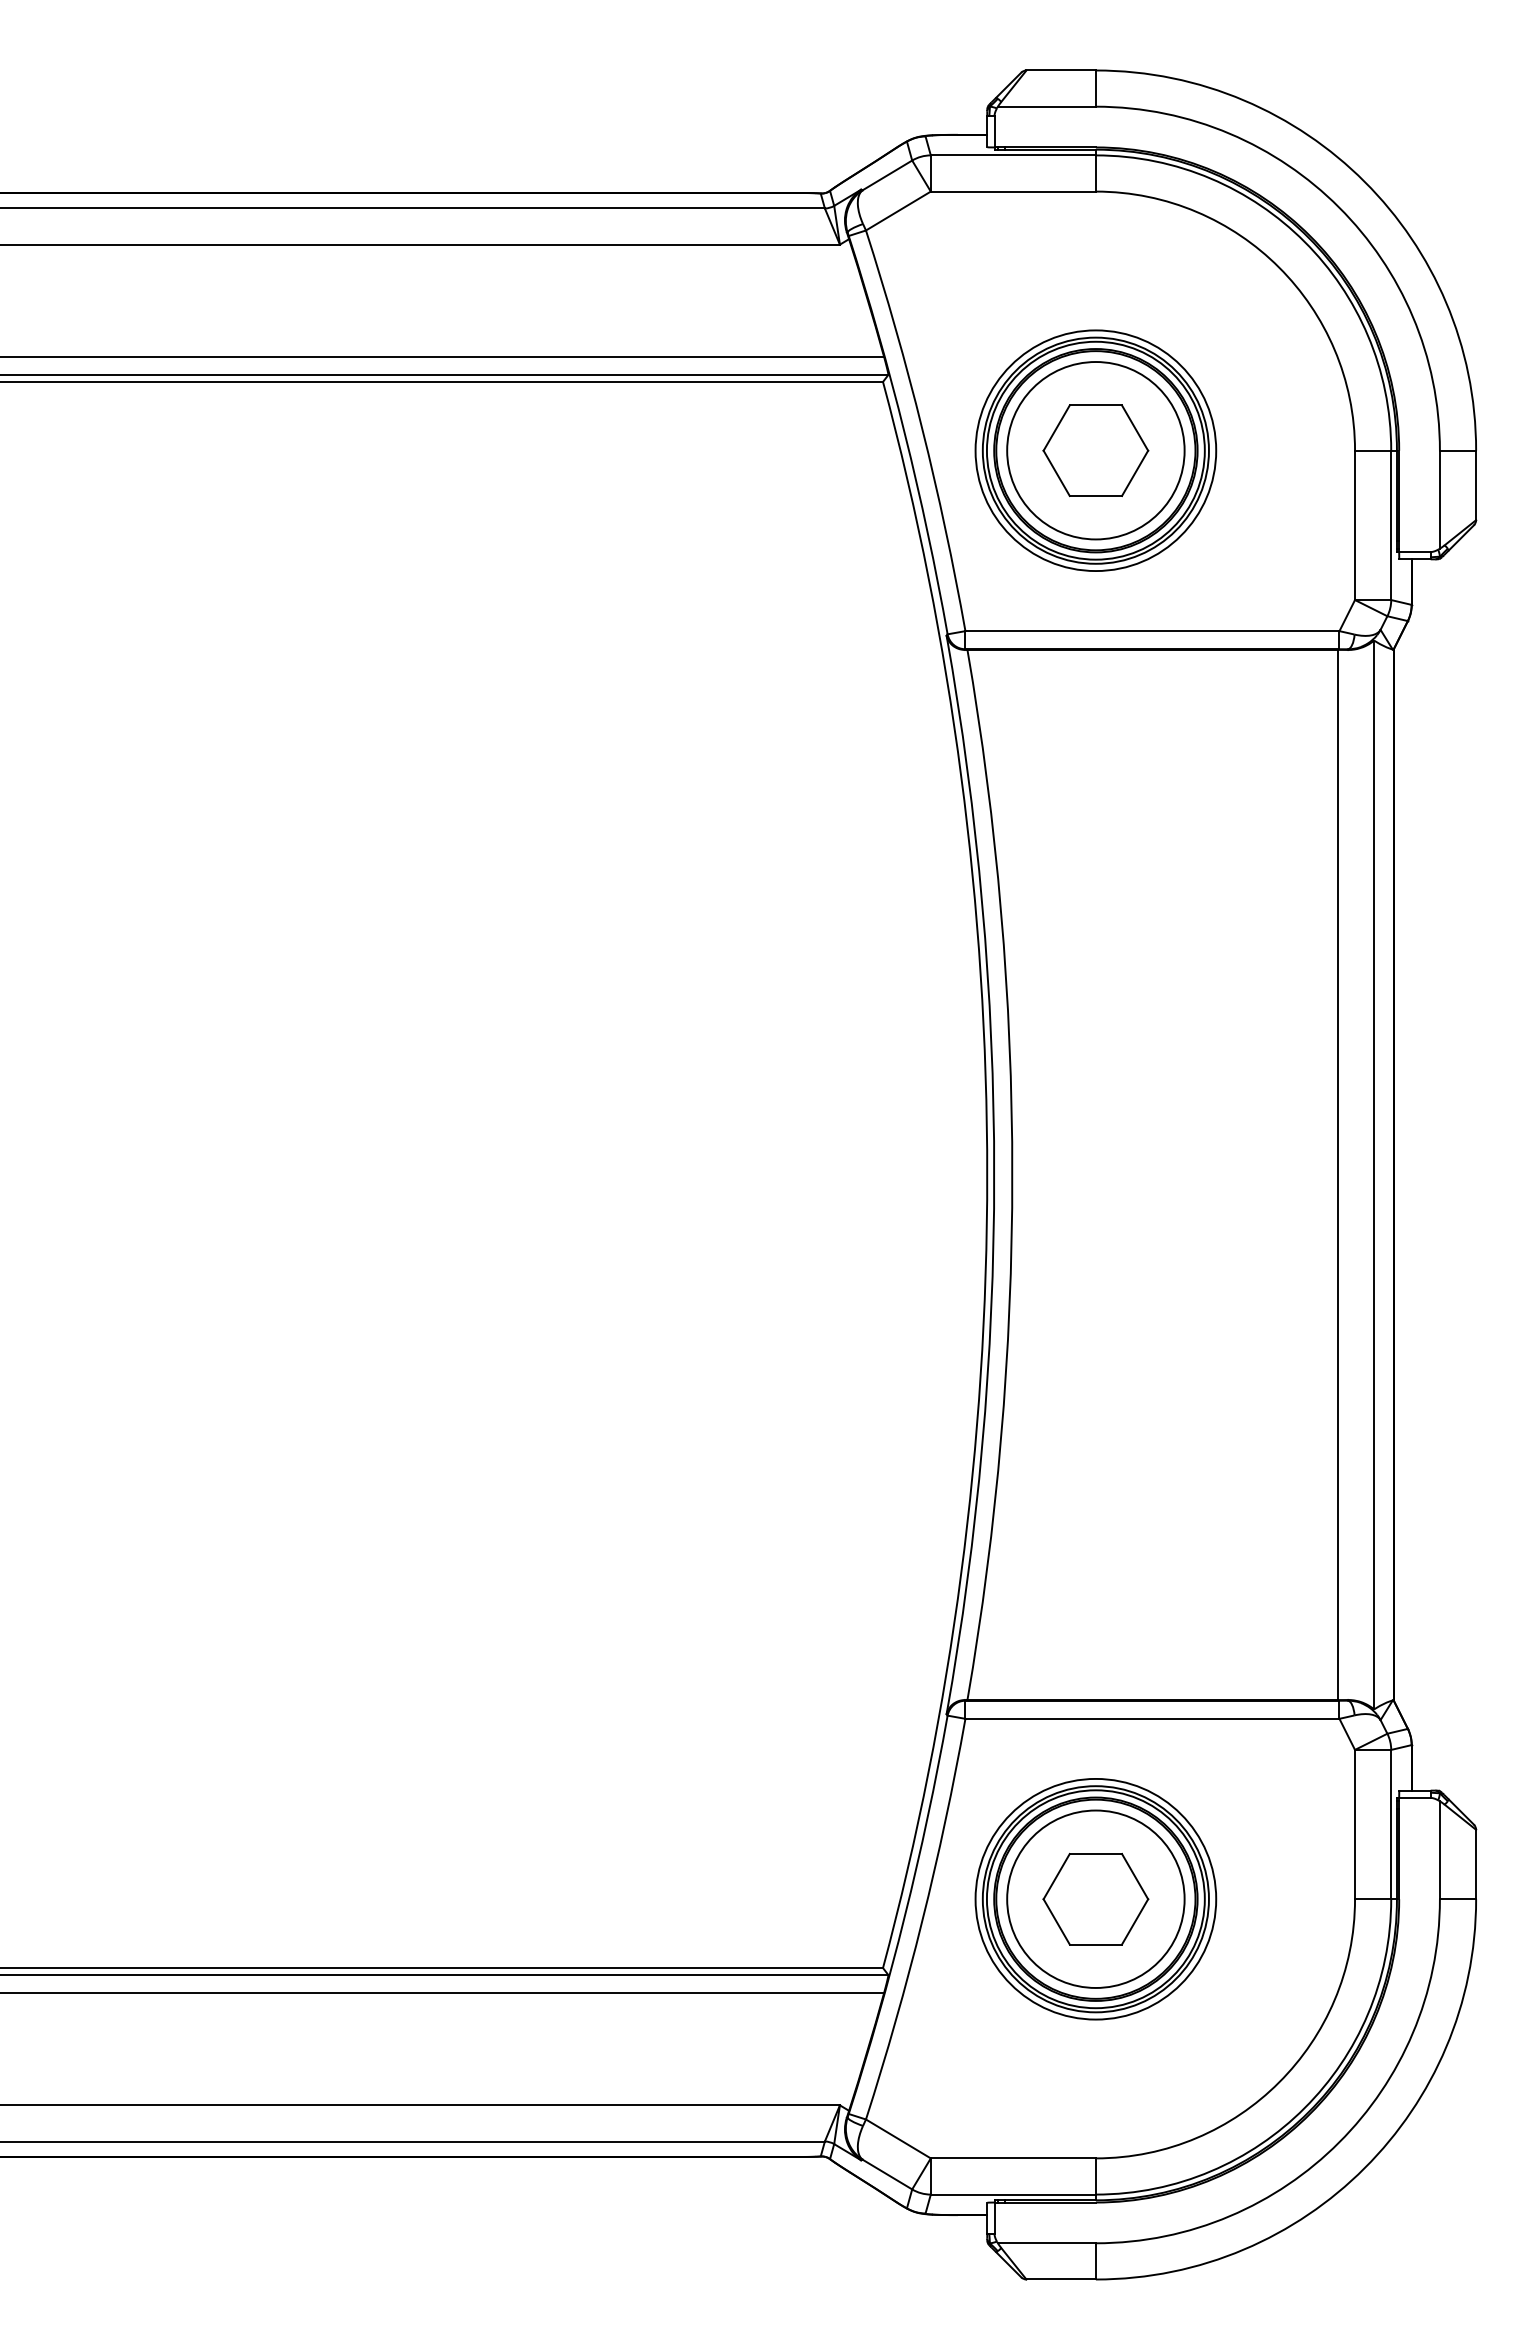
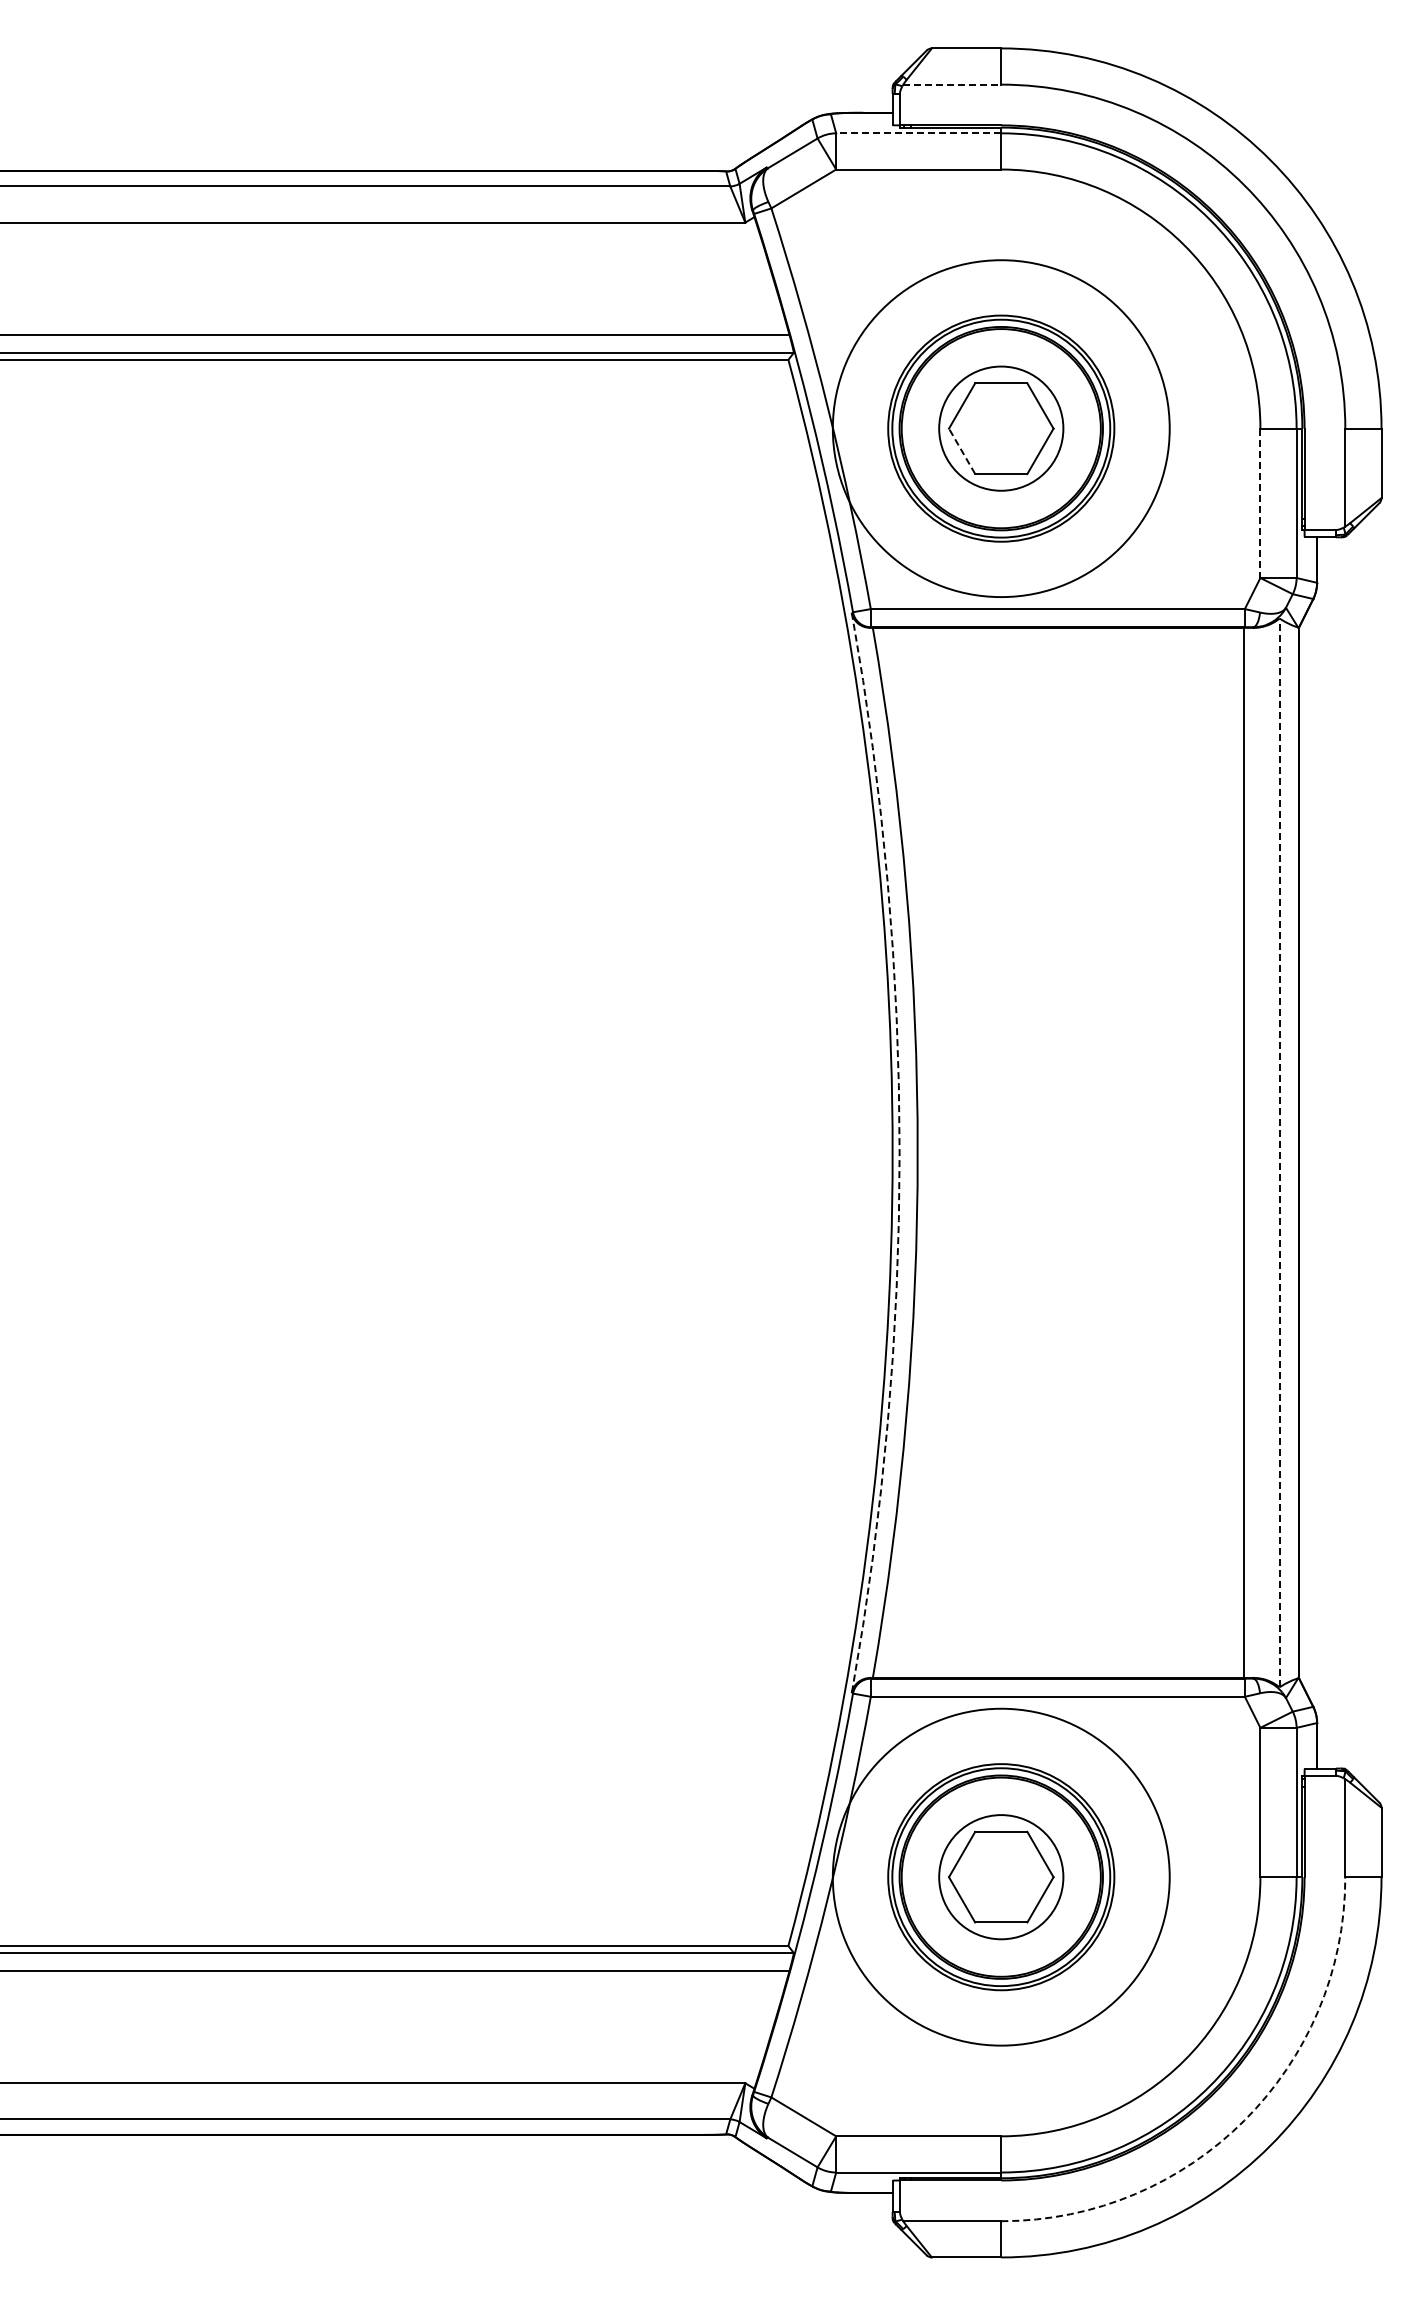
line: (1046, 106) -> (951, 84), solid -> dashed
line: (1013, 155) -> (918, 133), solid -> dashed
circle: (1095, 450) -> (1000, 428), size x0.7
circle: (1095, 450) -> (1000, 428), size x1.4
line: (1056, 472) -> (961, 450), solid -> dashed
line: (1355, 525) -> (1260, 503), solid -> dashed
arc: (994, 1174) -> (899, 1152), solid -> dashed
line: (1374, 1174) -> (1279, 1152), solid -> dashed
circle: (1095, 1898) -> (1000, 1876), size x0.7
circle: (1095, 1898) -> (1000, 1876), size x1.4
arc: (1339, 2142) -> (1244, 2120), solid -> dashed

